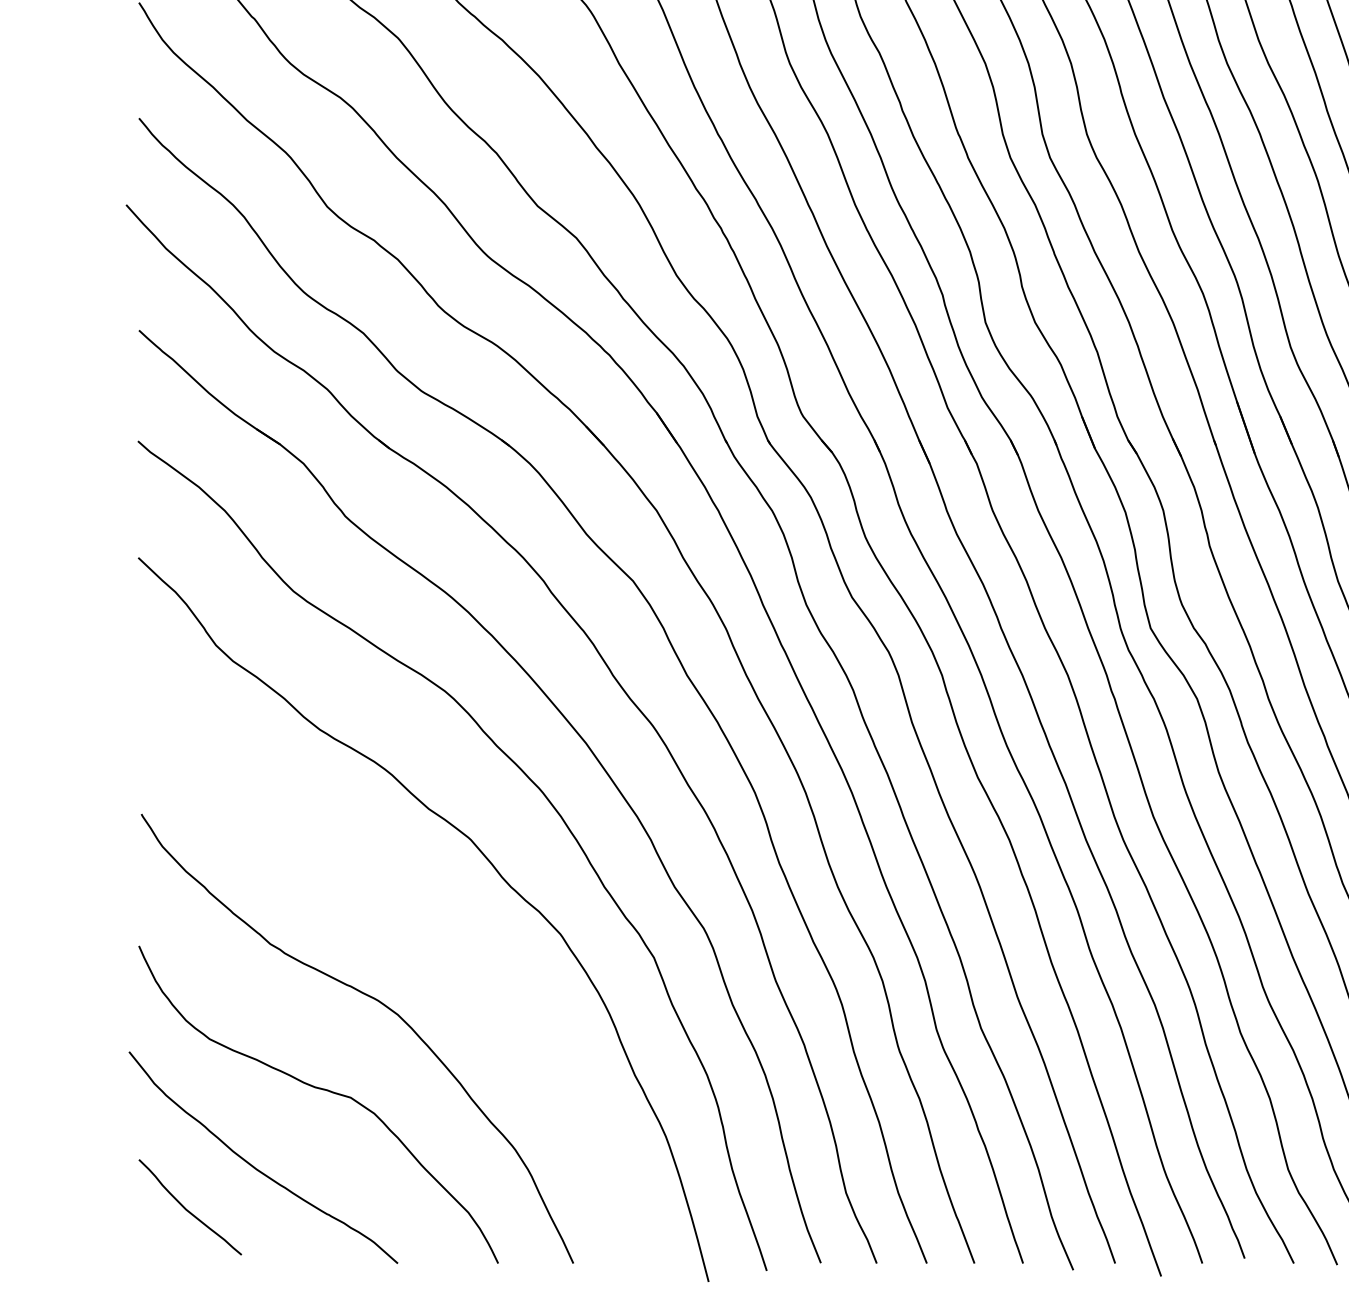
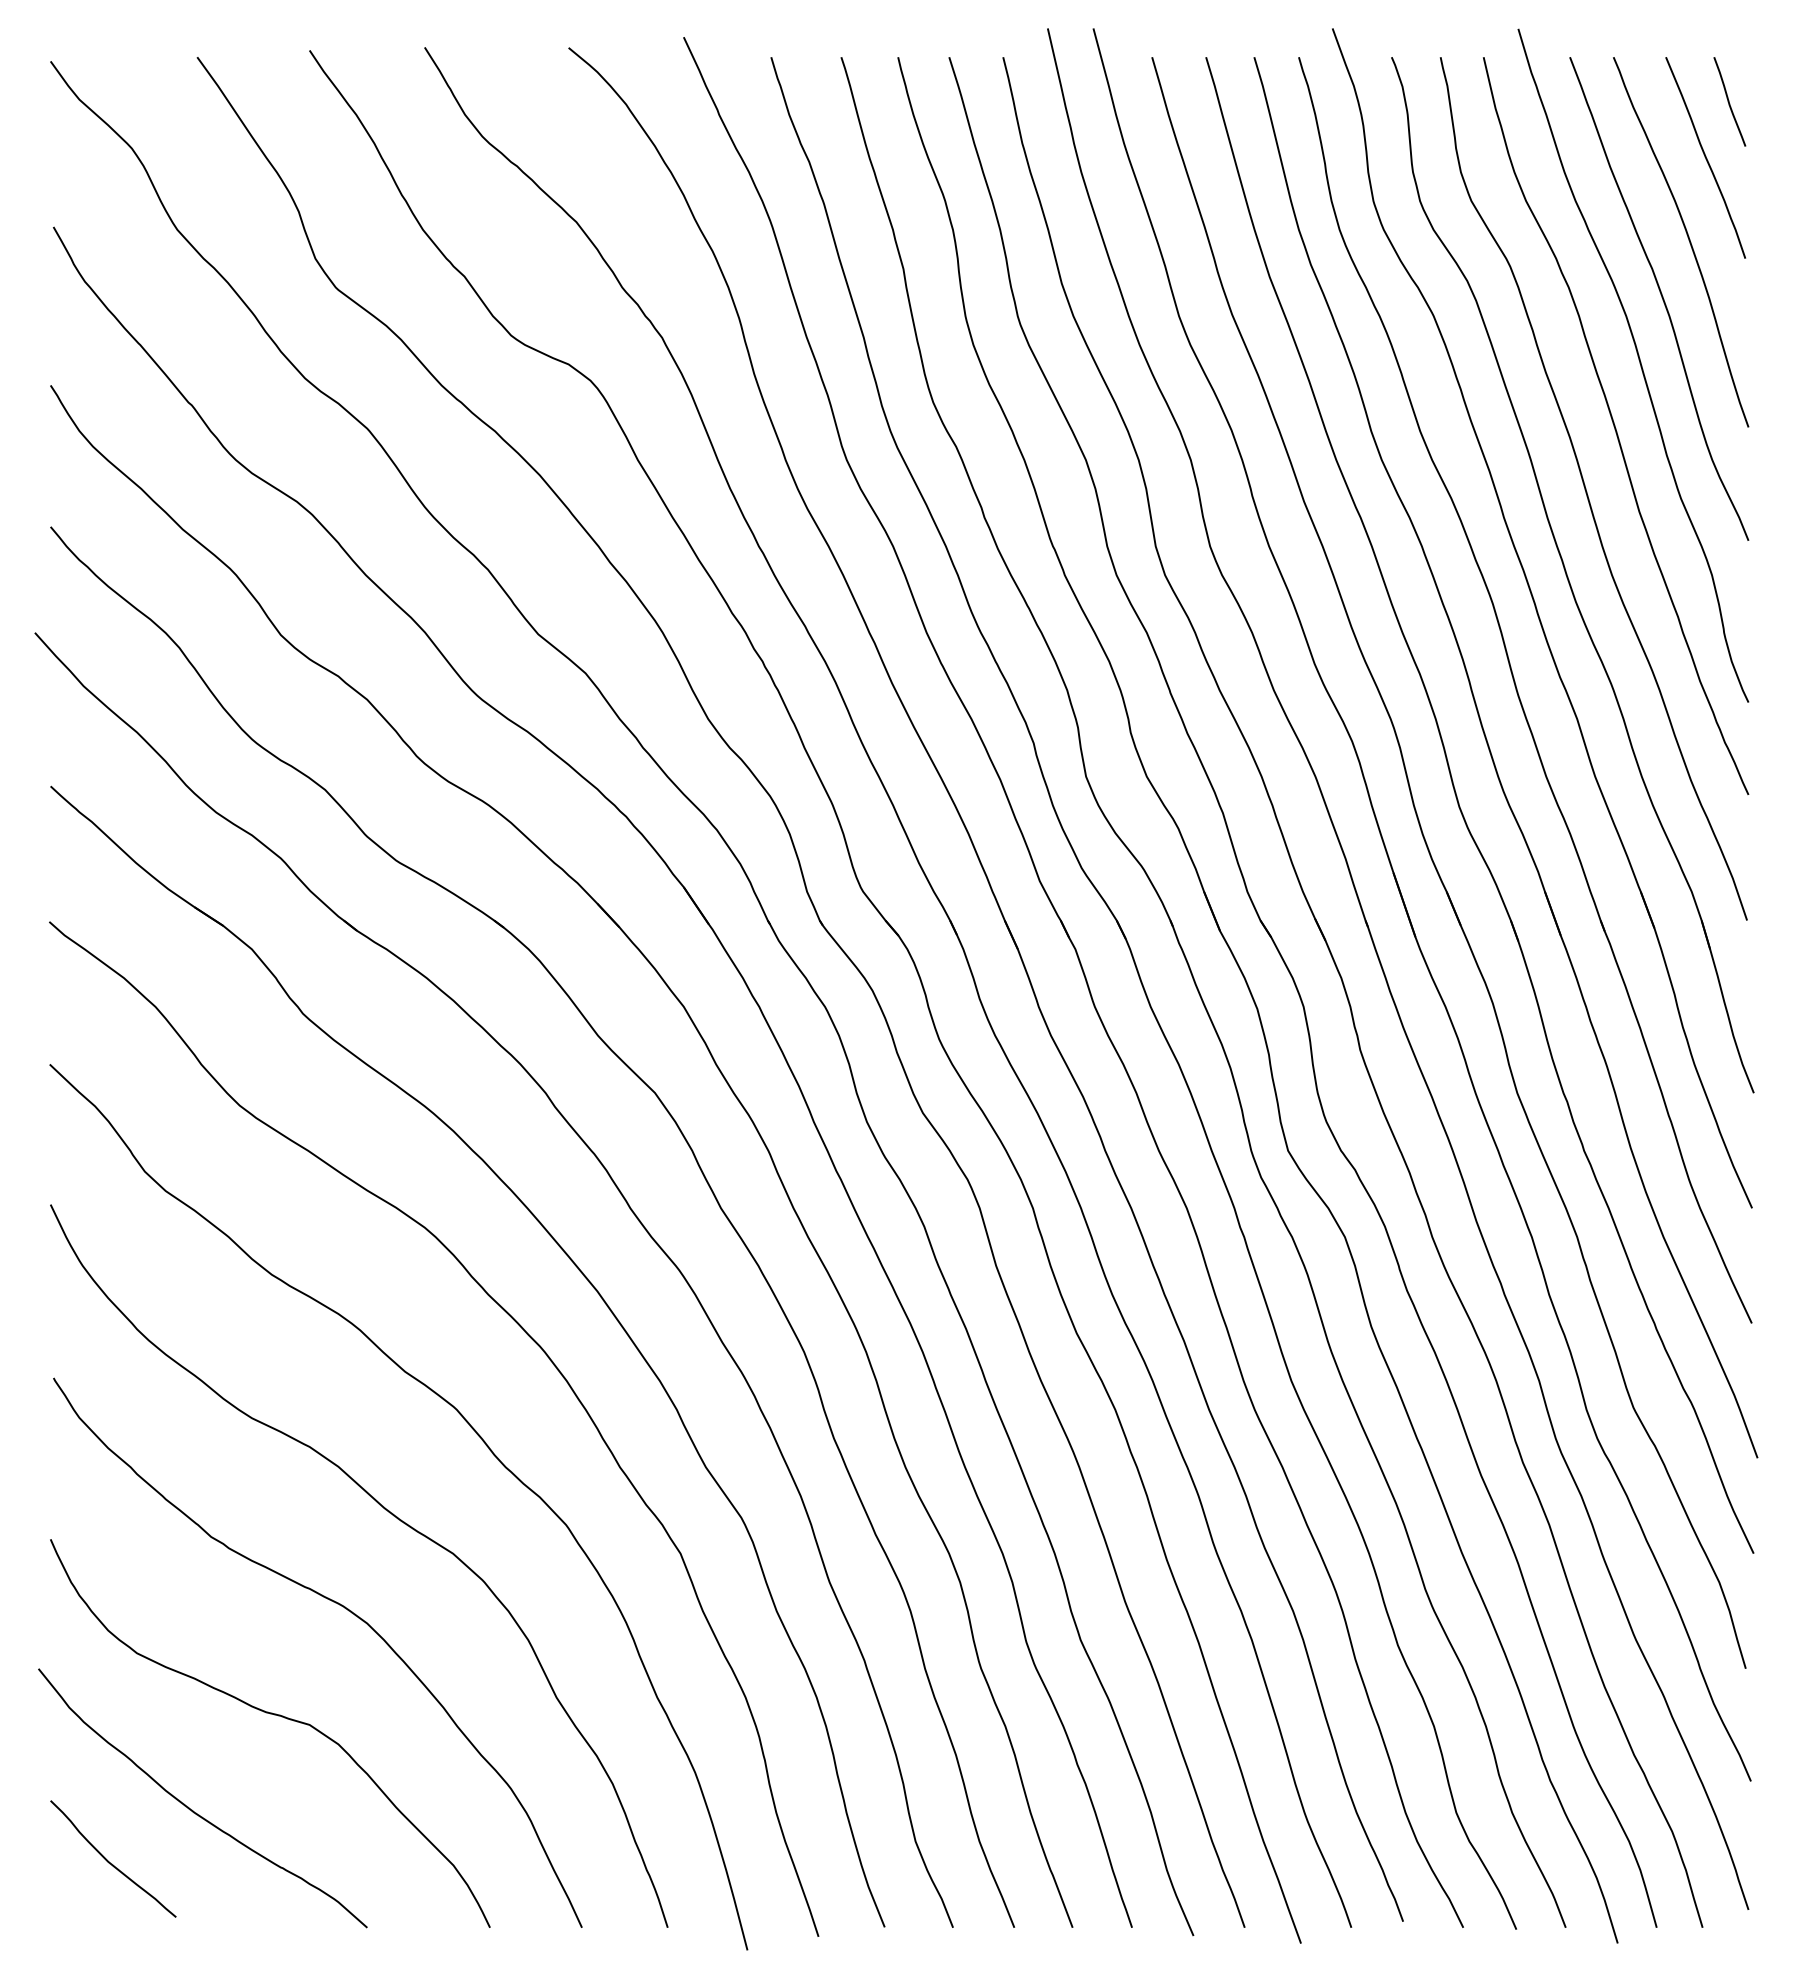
curve: (419, 927) -> (393, 1516), added

